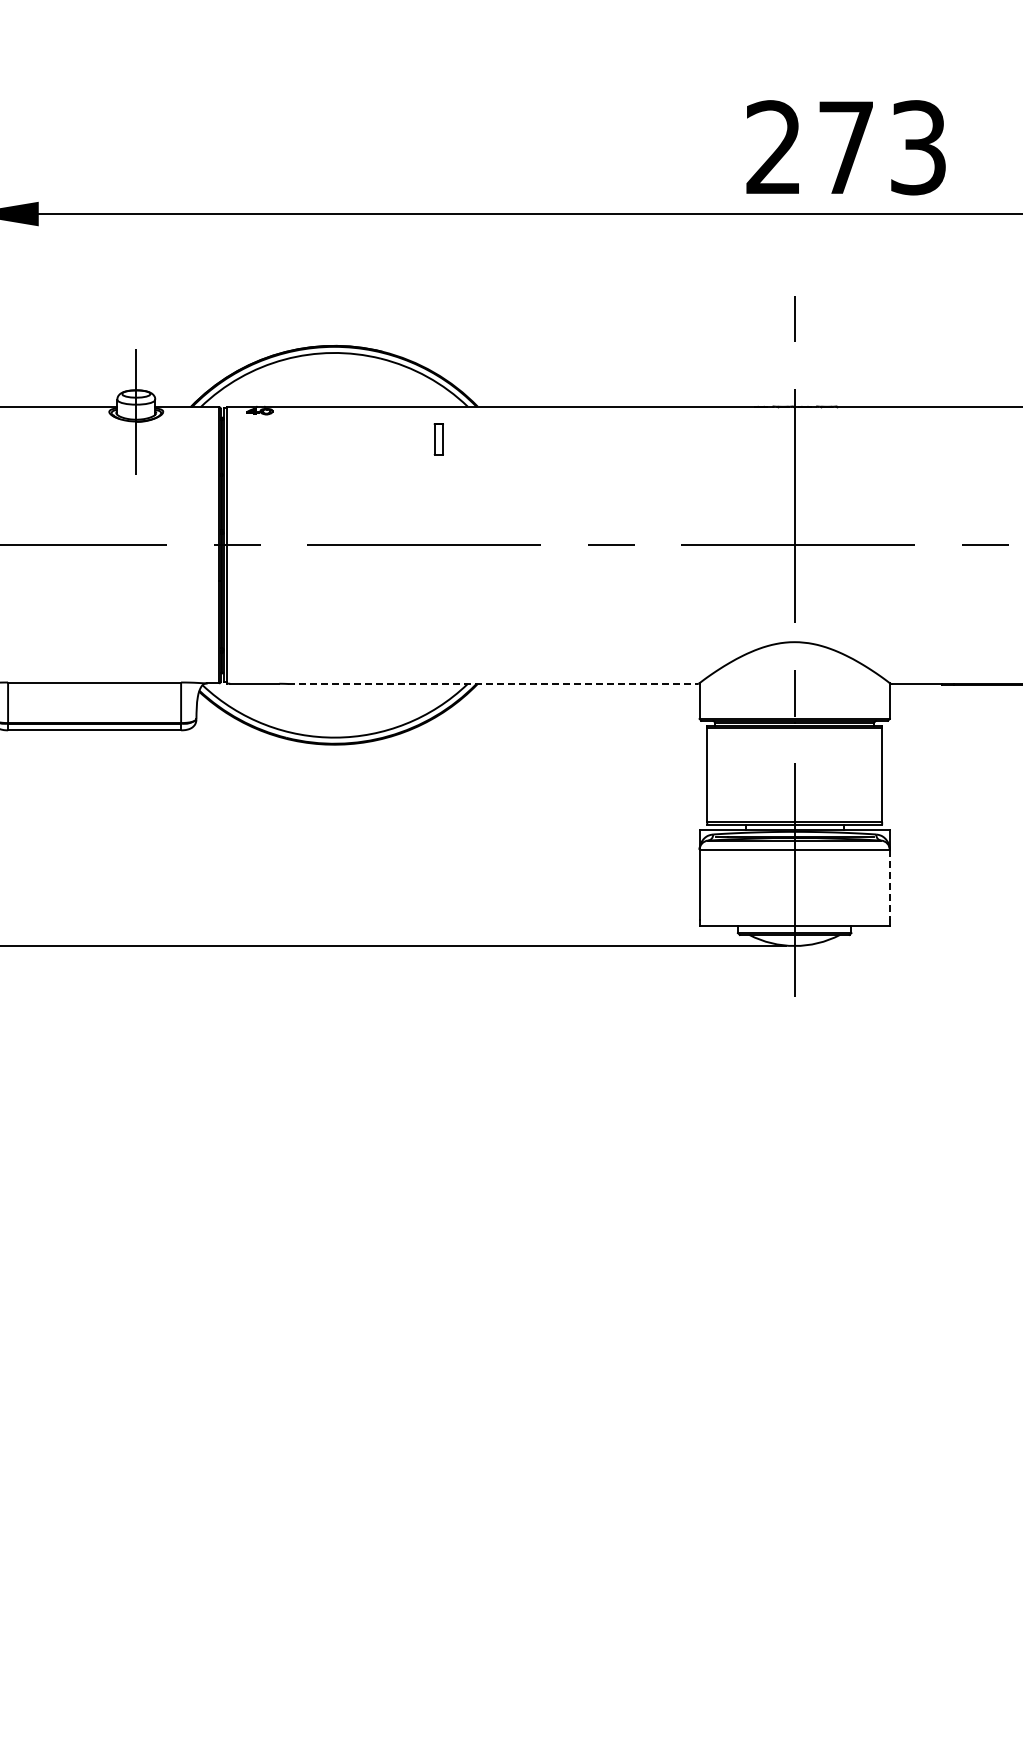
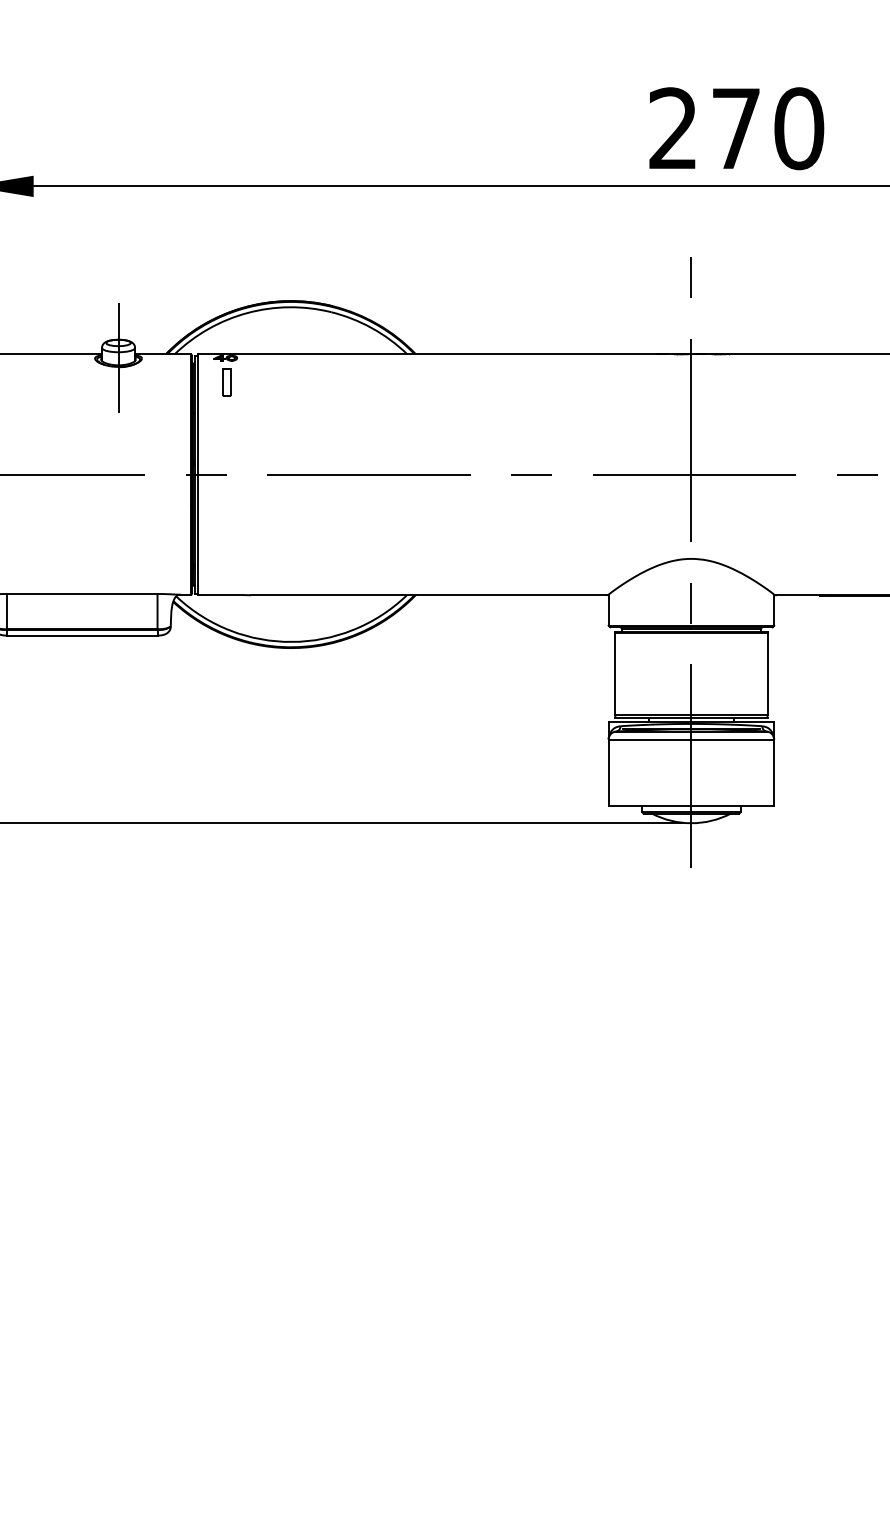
text: (918, 147) -> (799, 128), 273 -> 270
part: (438, 439) -> (226, 382), moved
line: (493, 683) -> (429, 594), dashed -> solid
line: (889, 885) -> (773, 770), dashed -> solid

